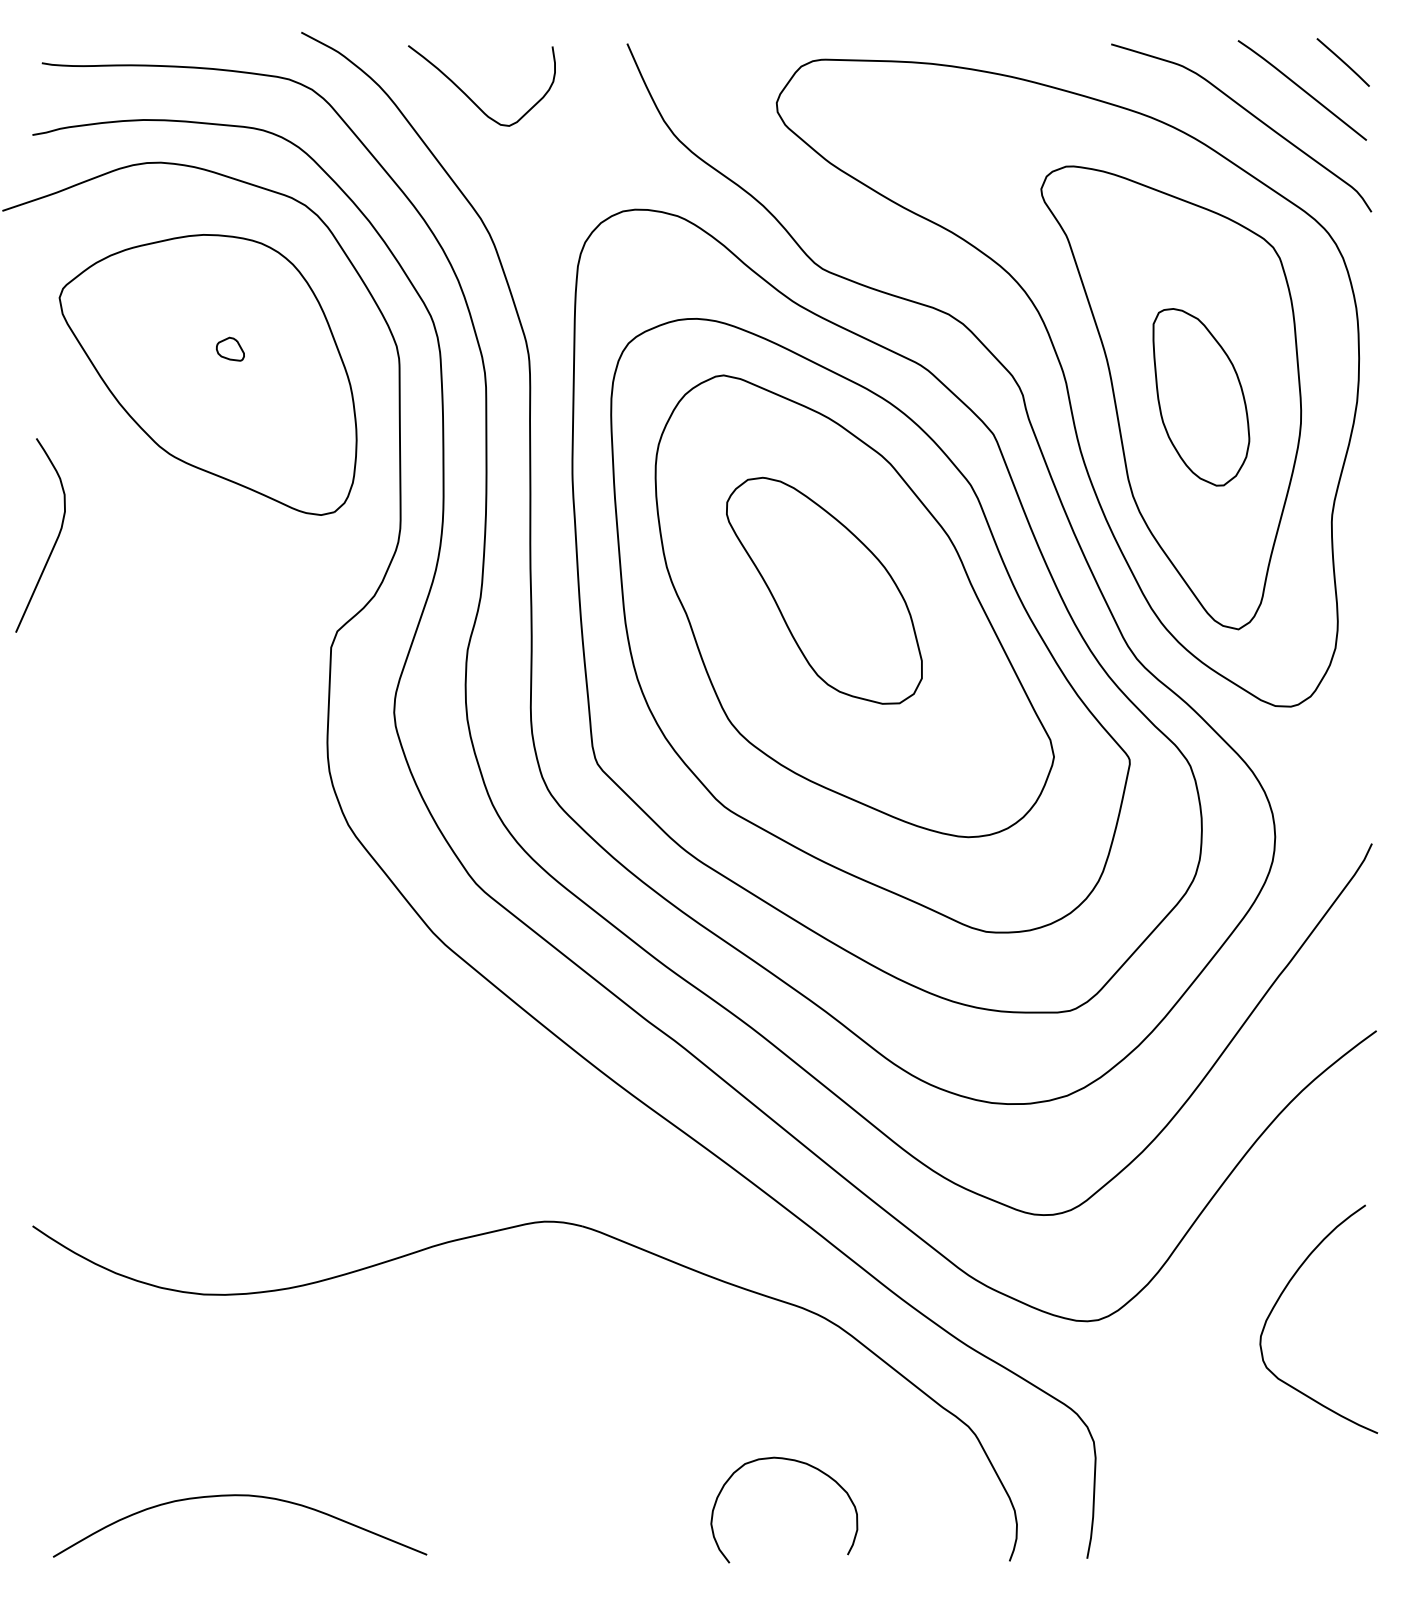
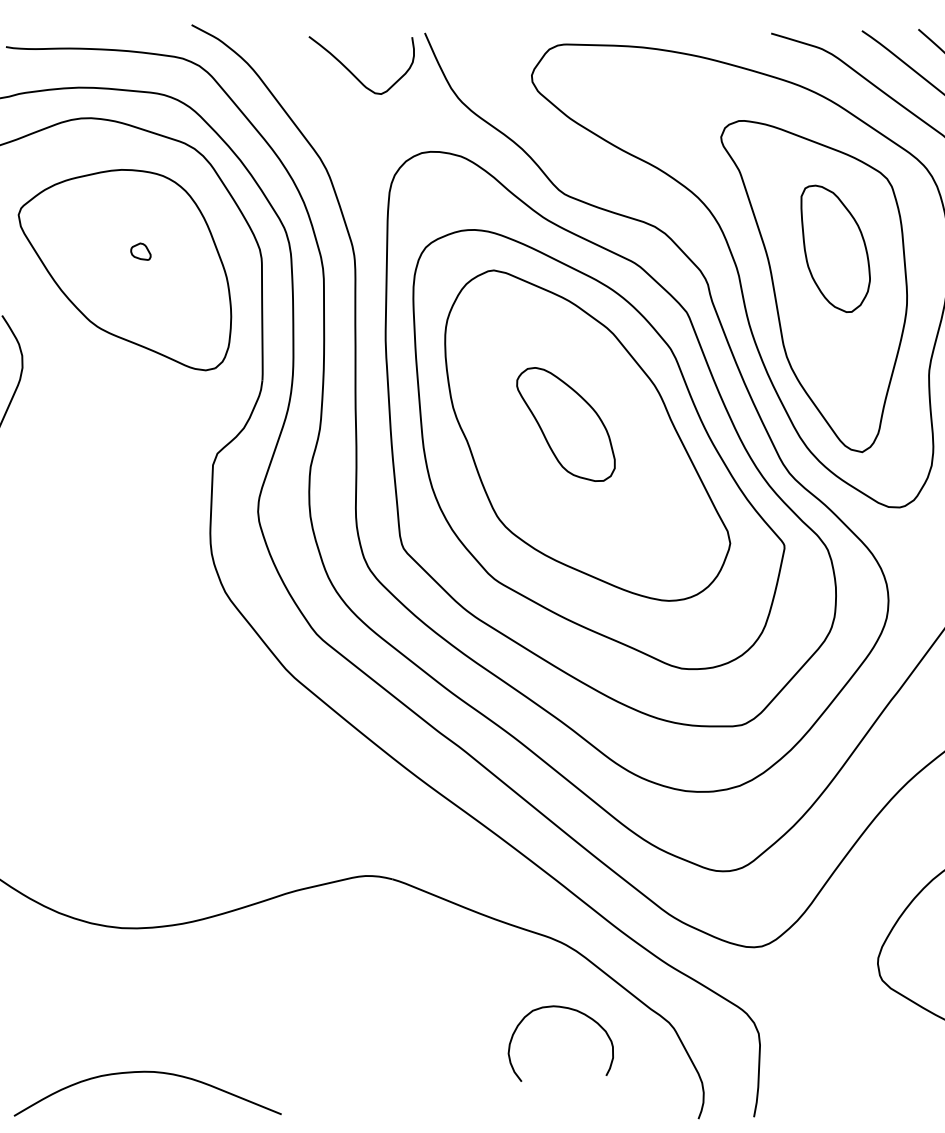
curve: (469, 97) -> (352, 73), moved
part: (1201, 397) -> (835, 249), moved
part: (824, 590) -> (566, 424), size x0.7
curve: (797, 1462) -> (570, 1009), moved

